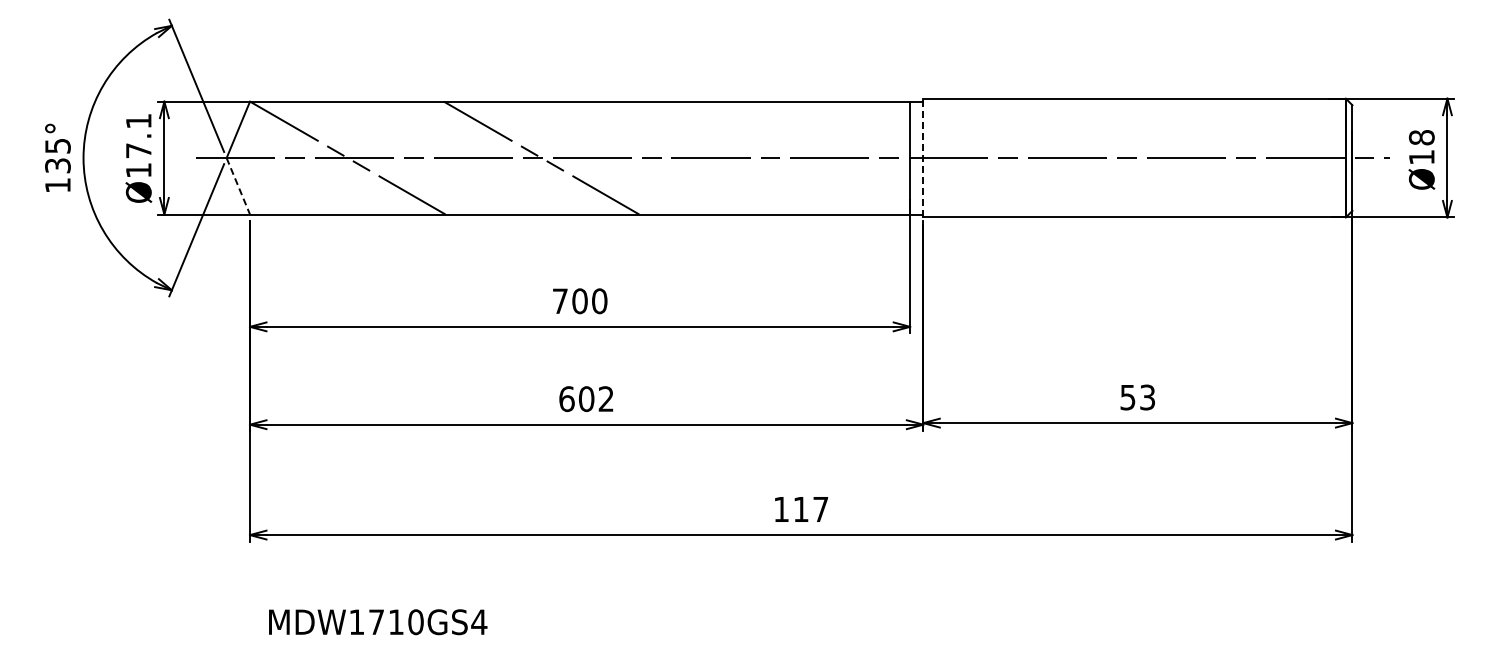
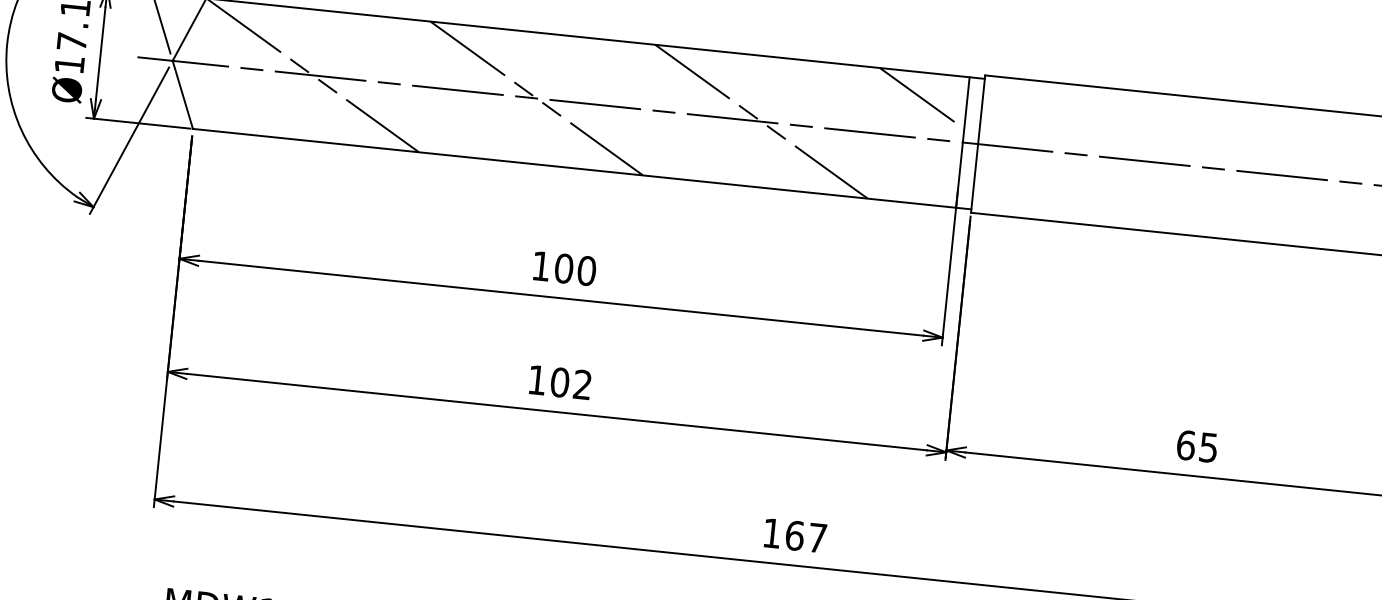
line: (871, 123) -> (922, 97), added
line: (735, 157) -> (761, 121), added
line: (923, 157) -> (978, 143), dashed -> solid
line: (238, 186) -> (182, 95), dashed -> solid
text: (560, 300) -> (541, 265), 700 -> 100
text: (1137, 397) -> (1197, 446), 53 -> 65
text: (566, 399) -> (536, 380), 602 -> 102
text: (801, 509) -> (795, 535), 117 -> 167

